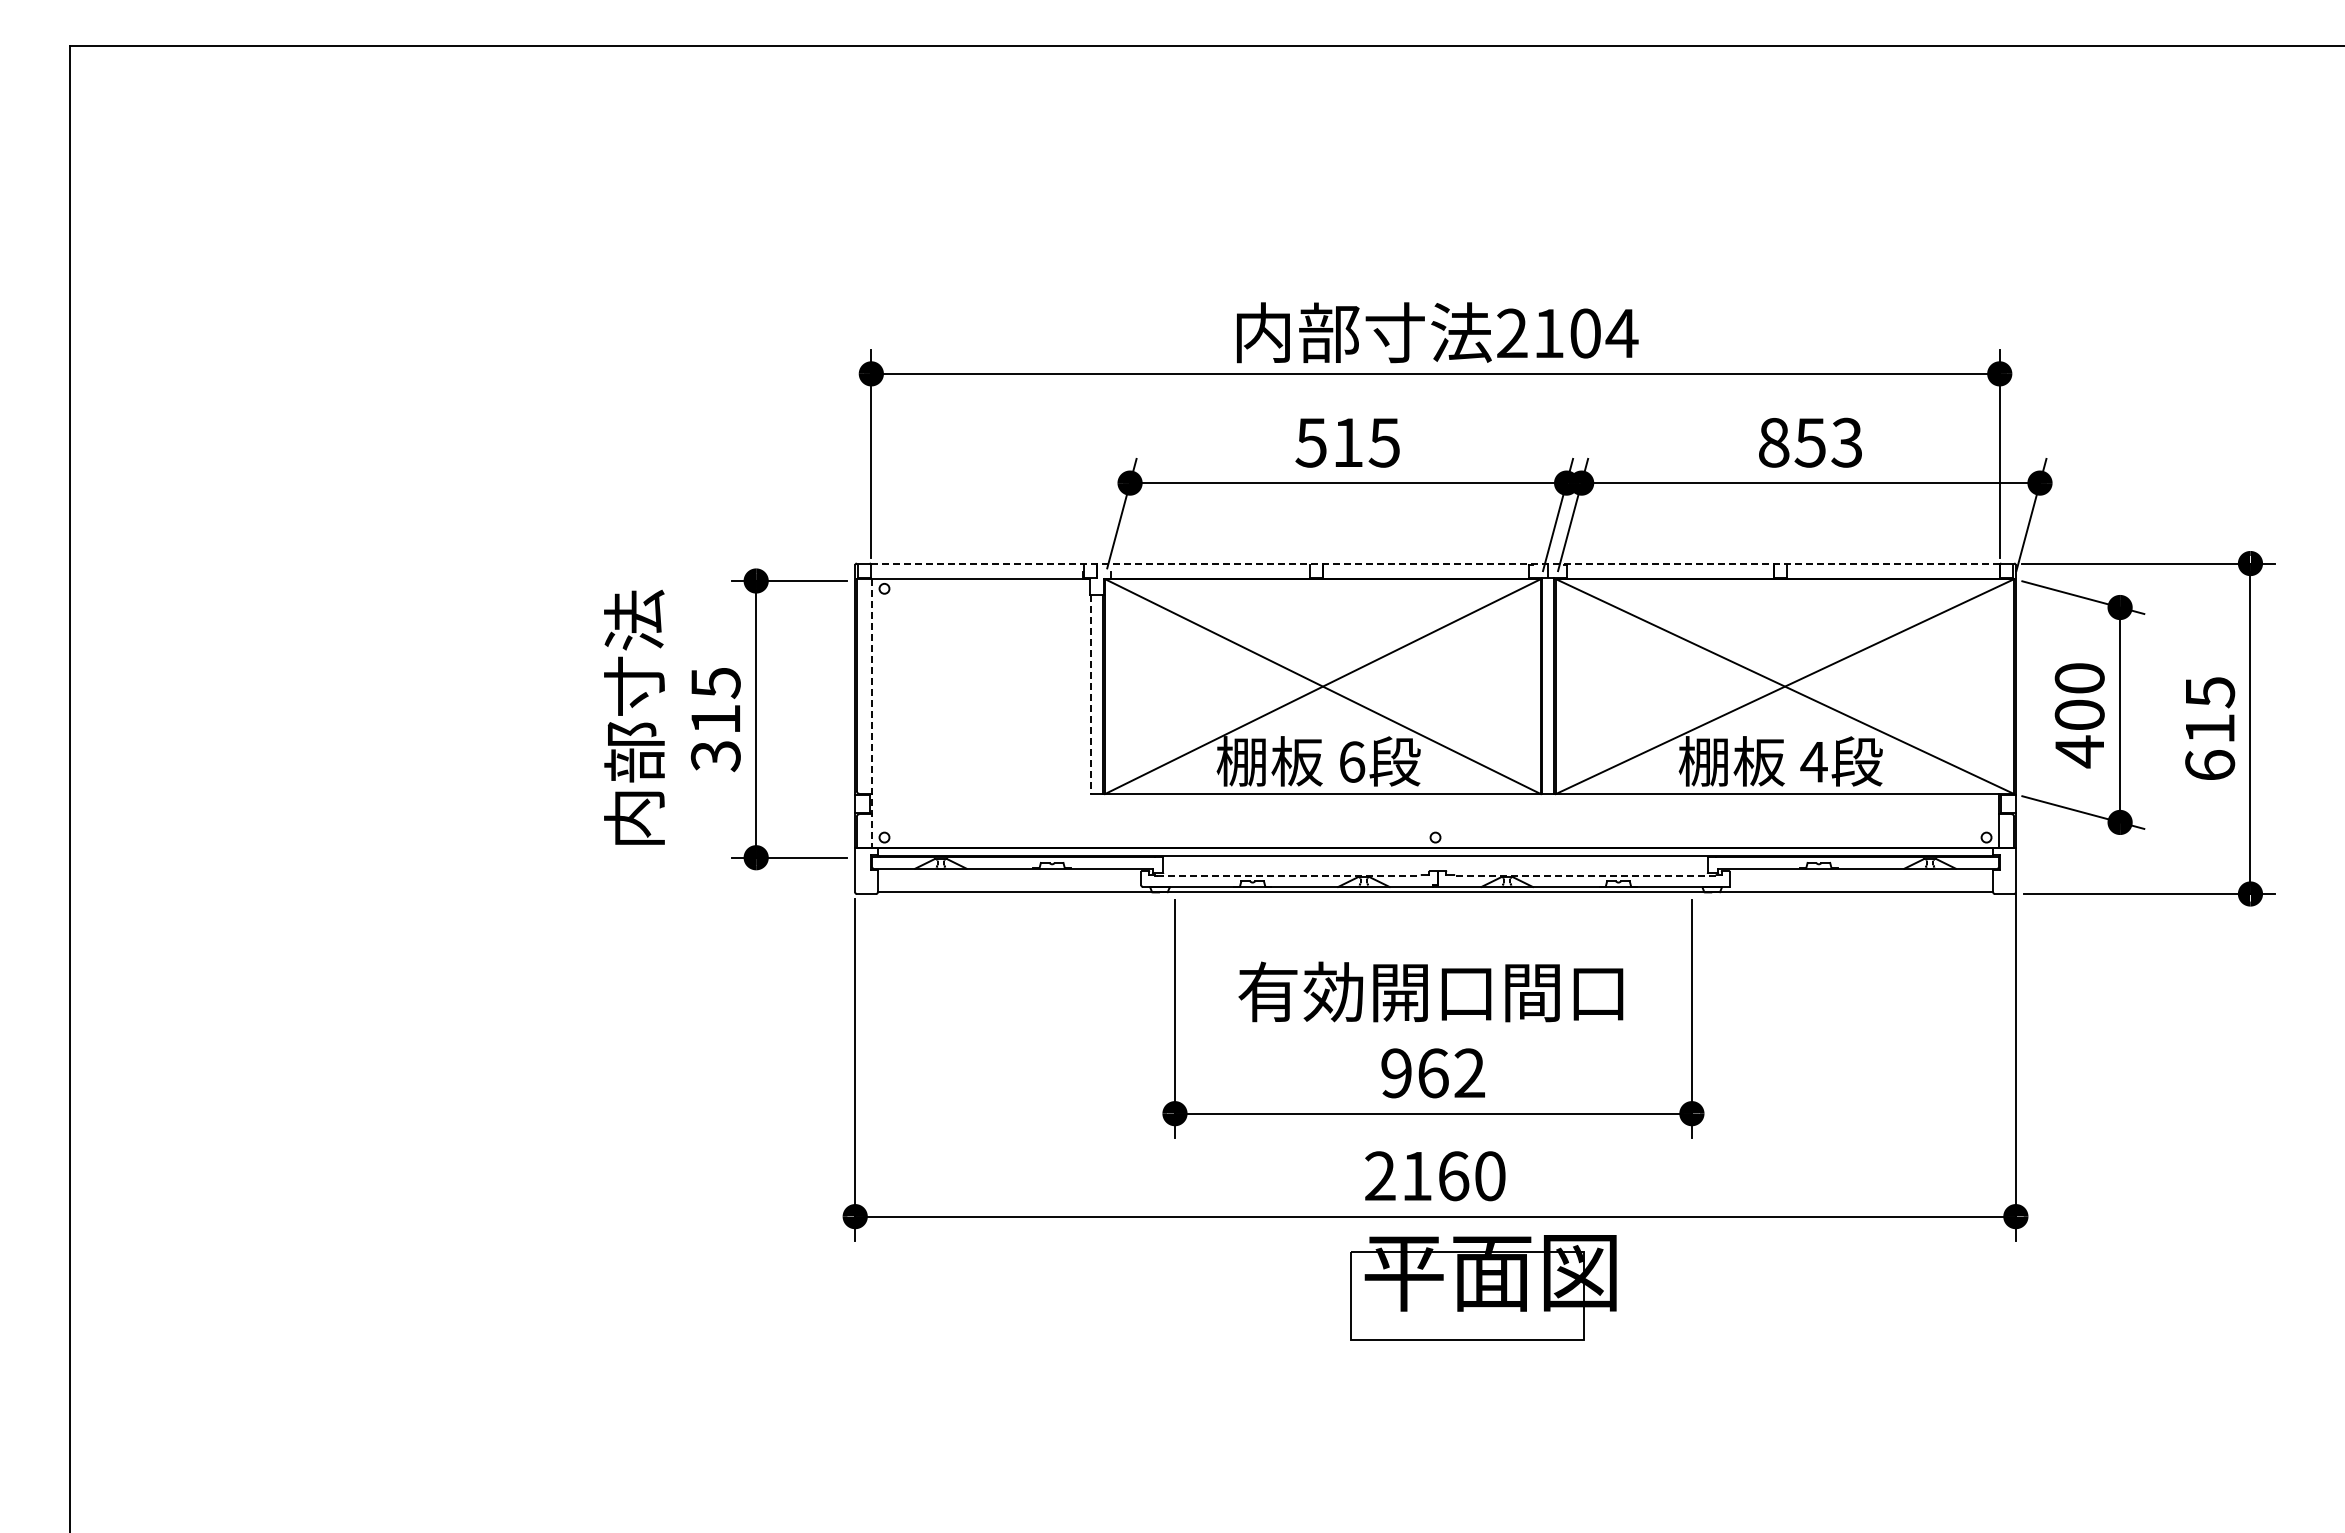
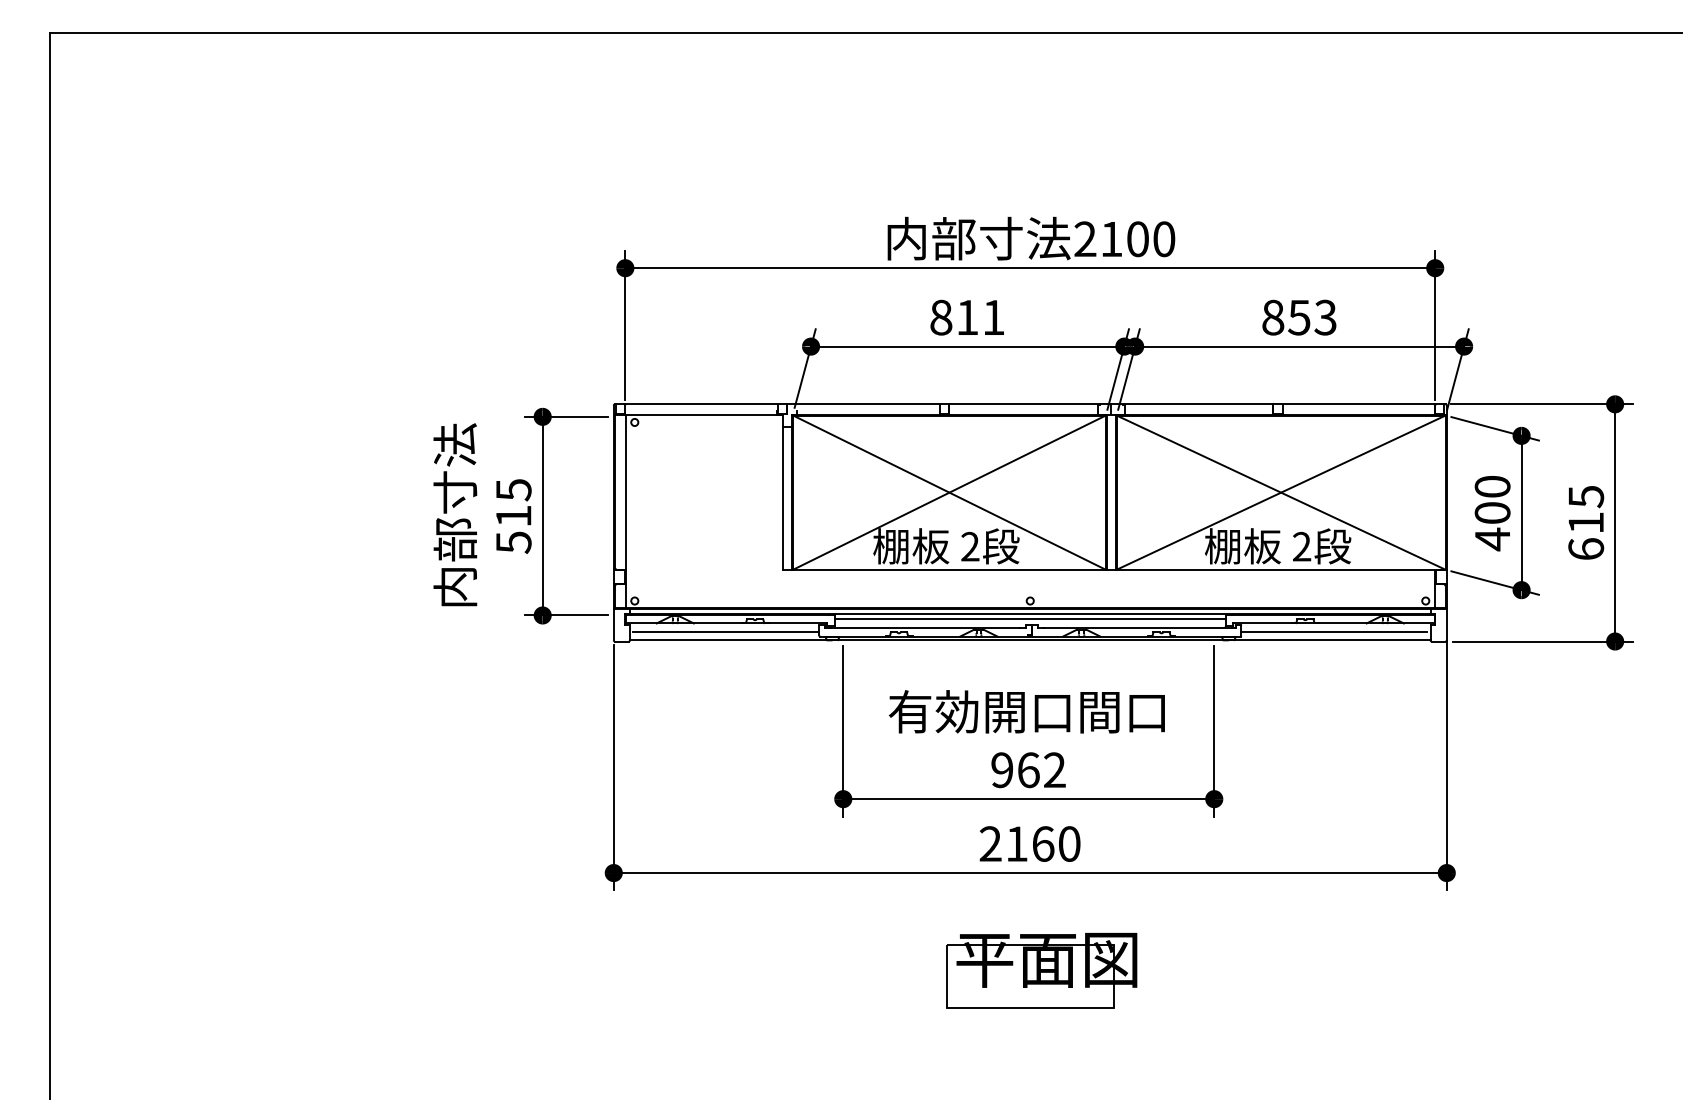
text: (1621, 333) -> (1163, 239), 2104 -> 2100
text: (1347, 442) -> (967, 317), 515 -> 811
line: (1436, 563) -> (1030, 404), dashed -> solid
line: (1091, 694) -> (783, 498), dashed -> solid
line: (872, 713) -> (626, 511), dashed -> solid
text: (715, 756) -> (513, 542), 315 -> 515
text: (1352, 761) -> (970, 546), 6 -> 2
text: (1813, 761) -> (1301, 546), 4 -> 2
line: (1435, 862) -> (1030, 618), added
line: (1289, 875) -> (925, 628), dashed -> solid
line: (1585, 875) -> (1137, 628), dashed -> solid
line: (1011, 881) -> (725, 632), added
line: (1858, 881) -> (1333, 632), added
part: (1483, 1287) -> (1041, 970), moved

